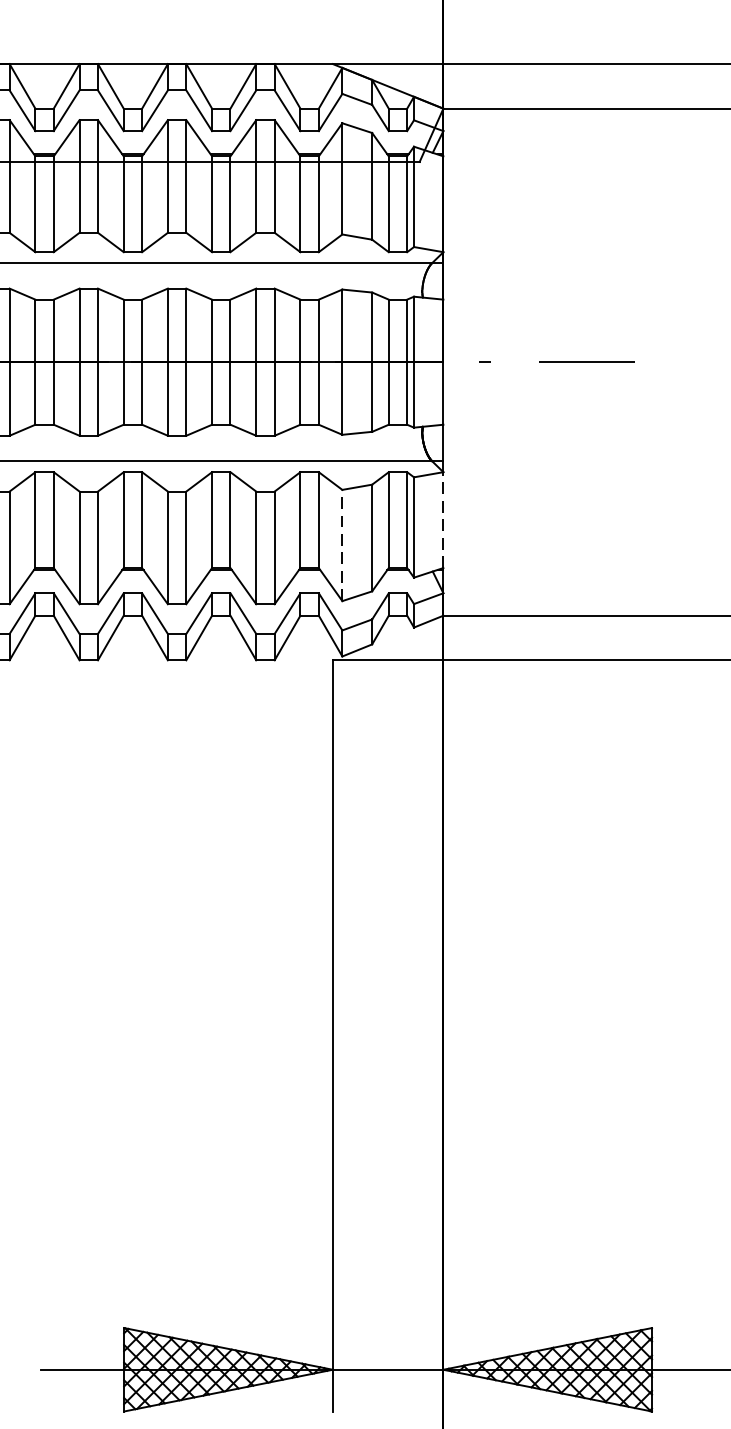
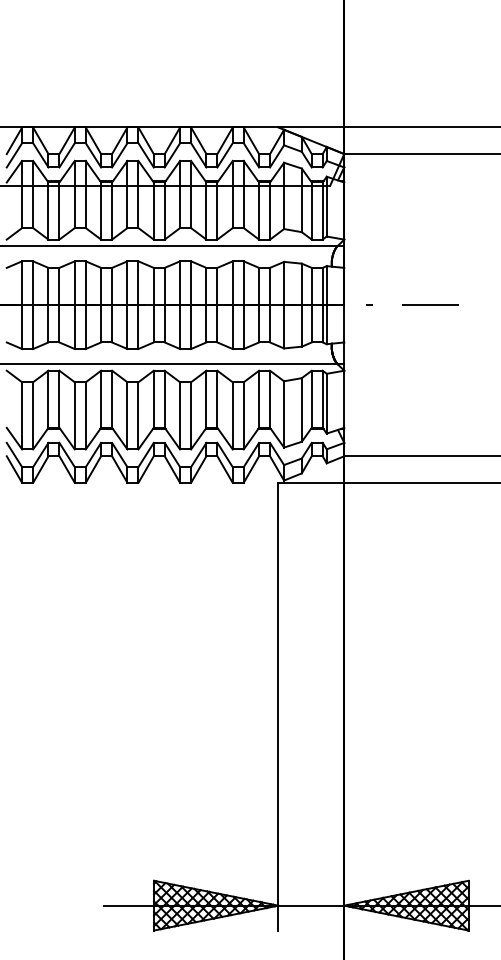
line: (443, 520) -> (344, 399), dashed -> solid
line: (343, 543) -> (284, 413), dashed -> solid

